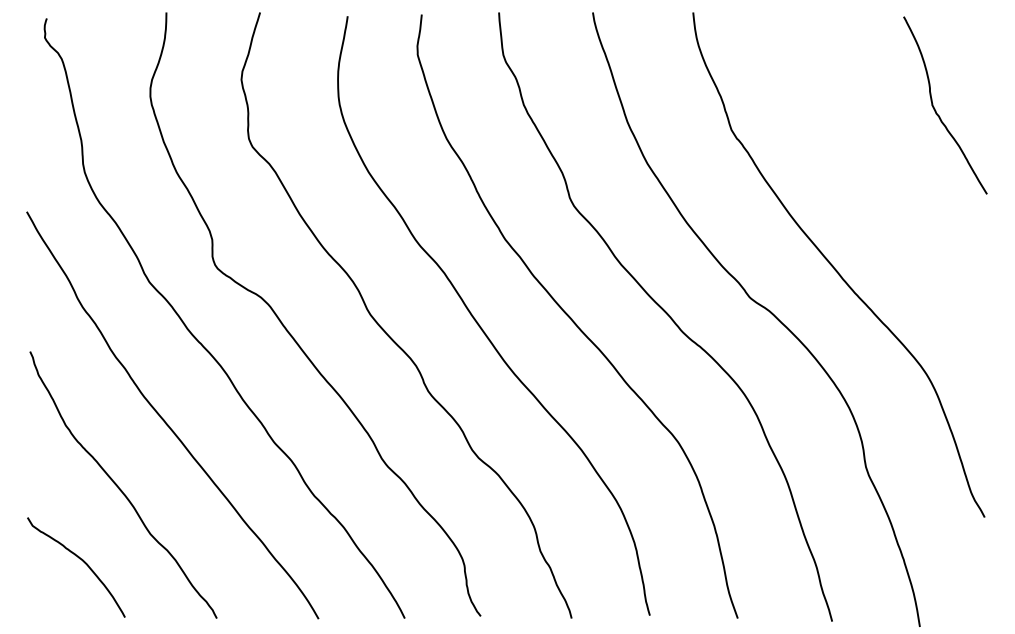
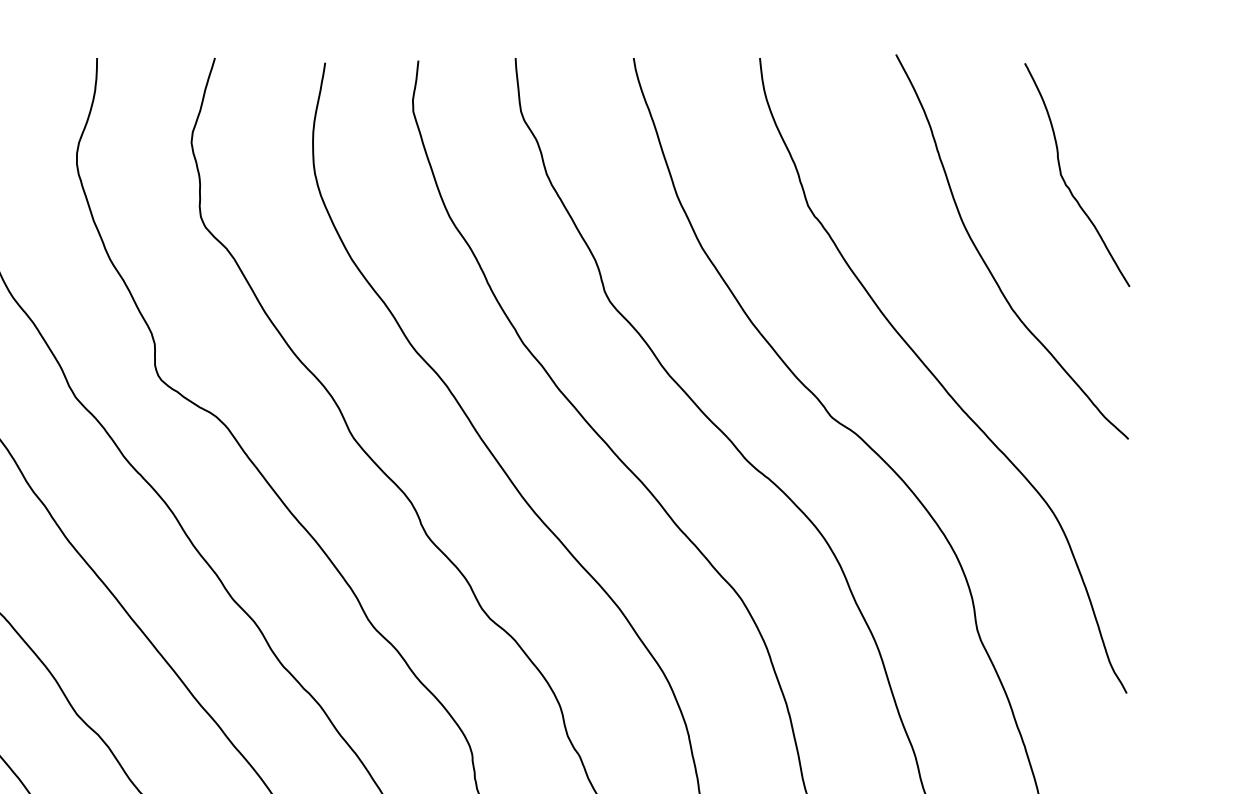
curve: (873, 175) -> (986, 263), added

